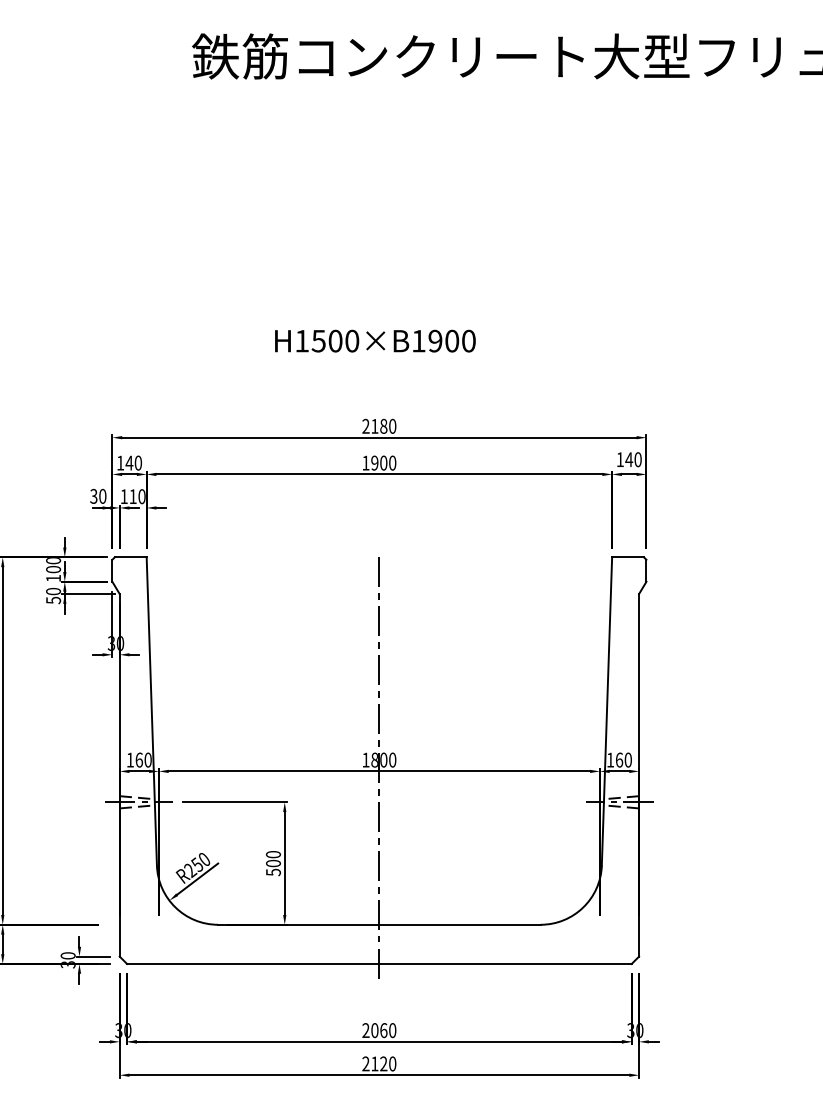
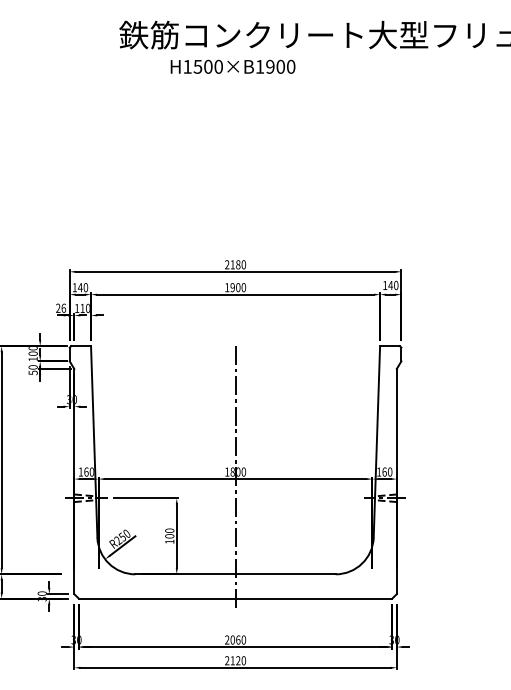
text: (374, 340) -> (232, 66), moved
text: (99, 495) -> (61, 307), 30 -> 26
text: (273, 871) -> (169, 541), 500 -> 100

